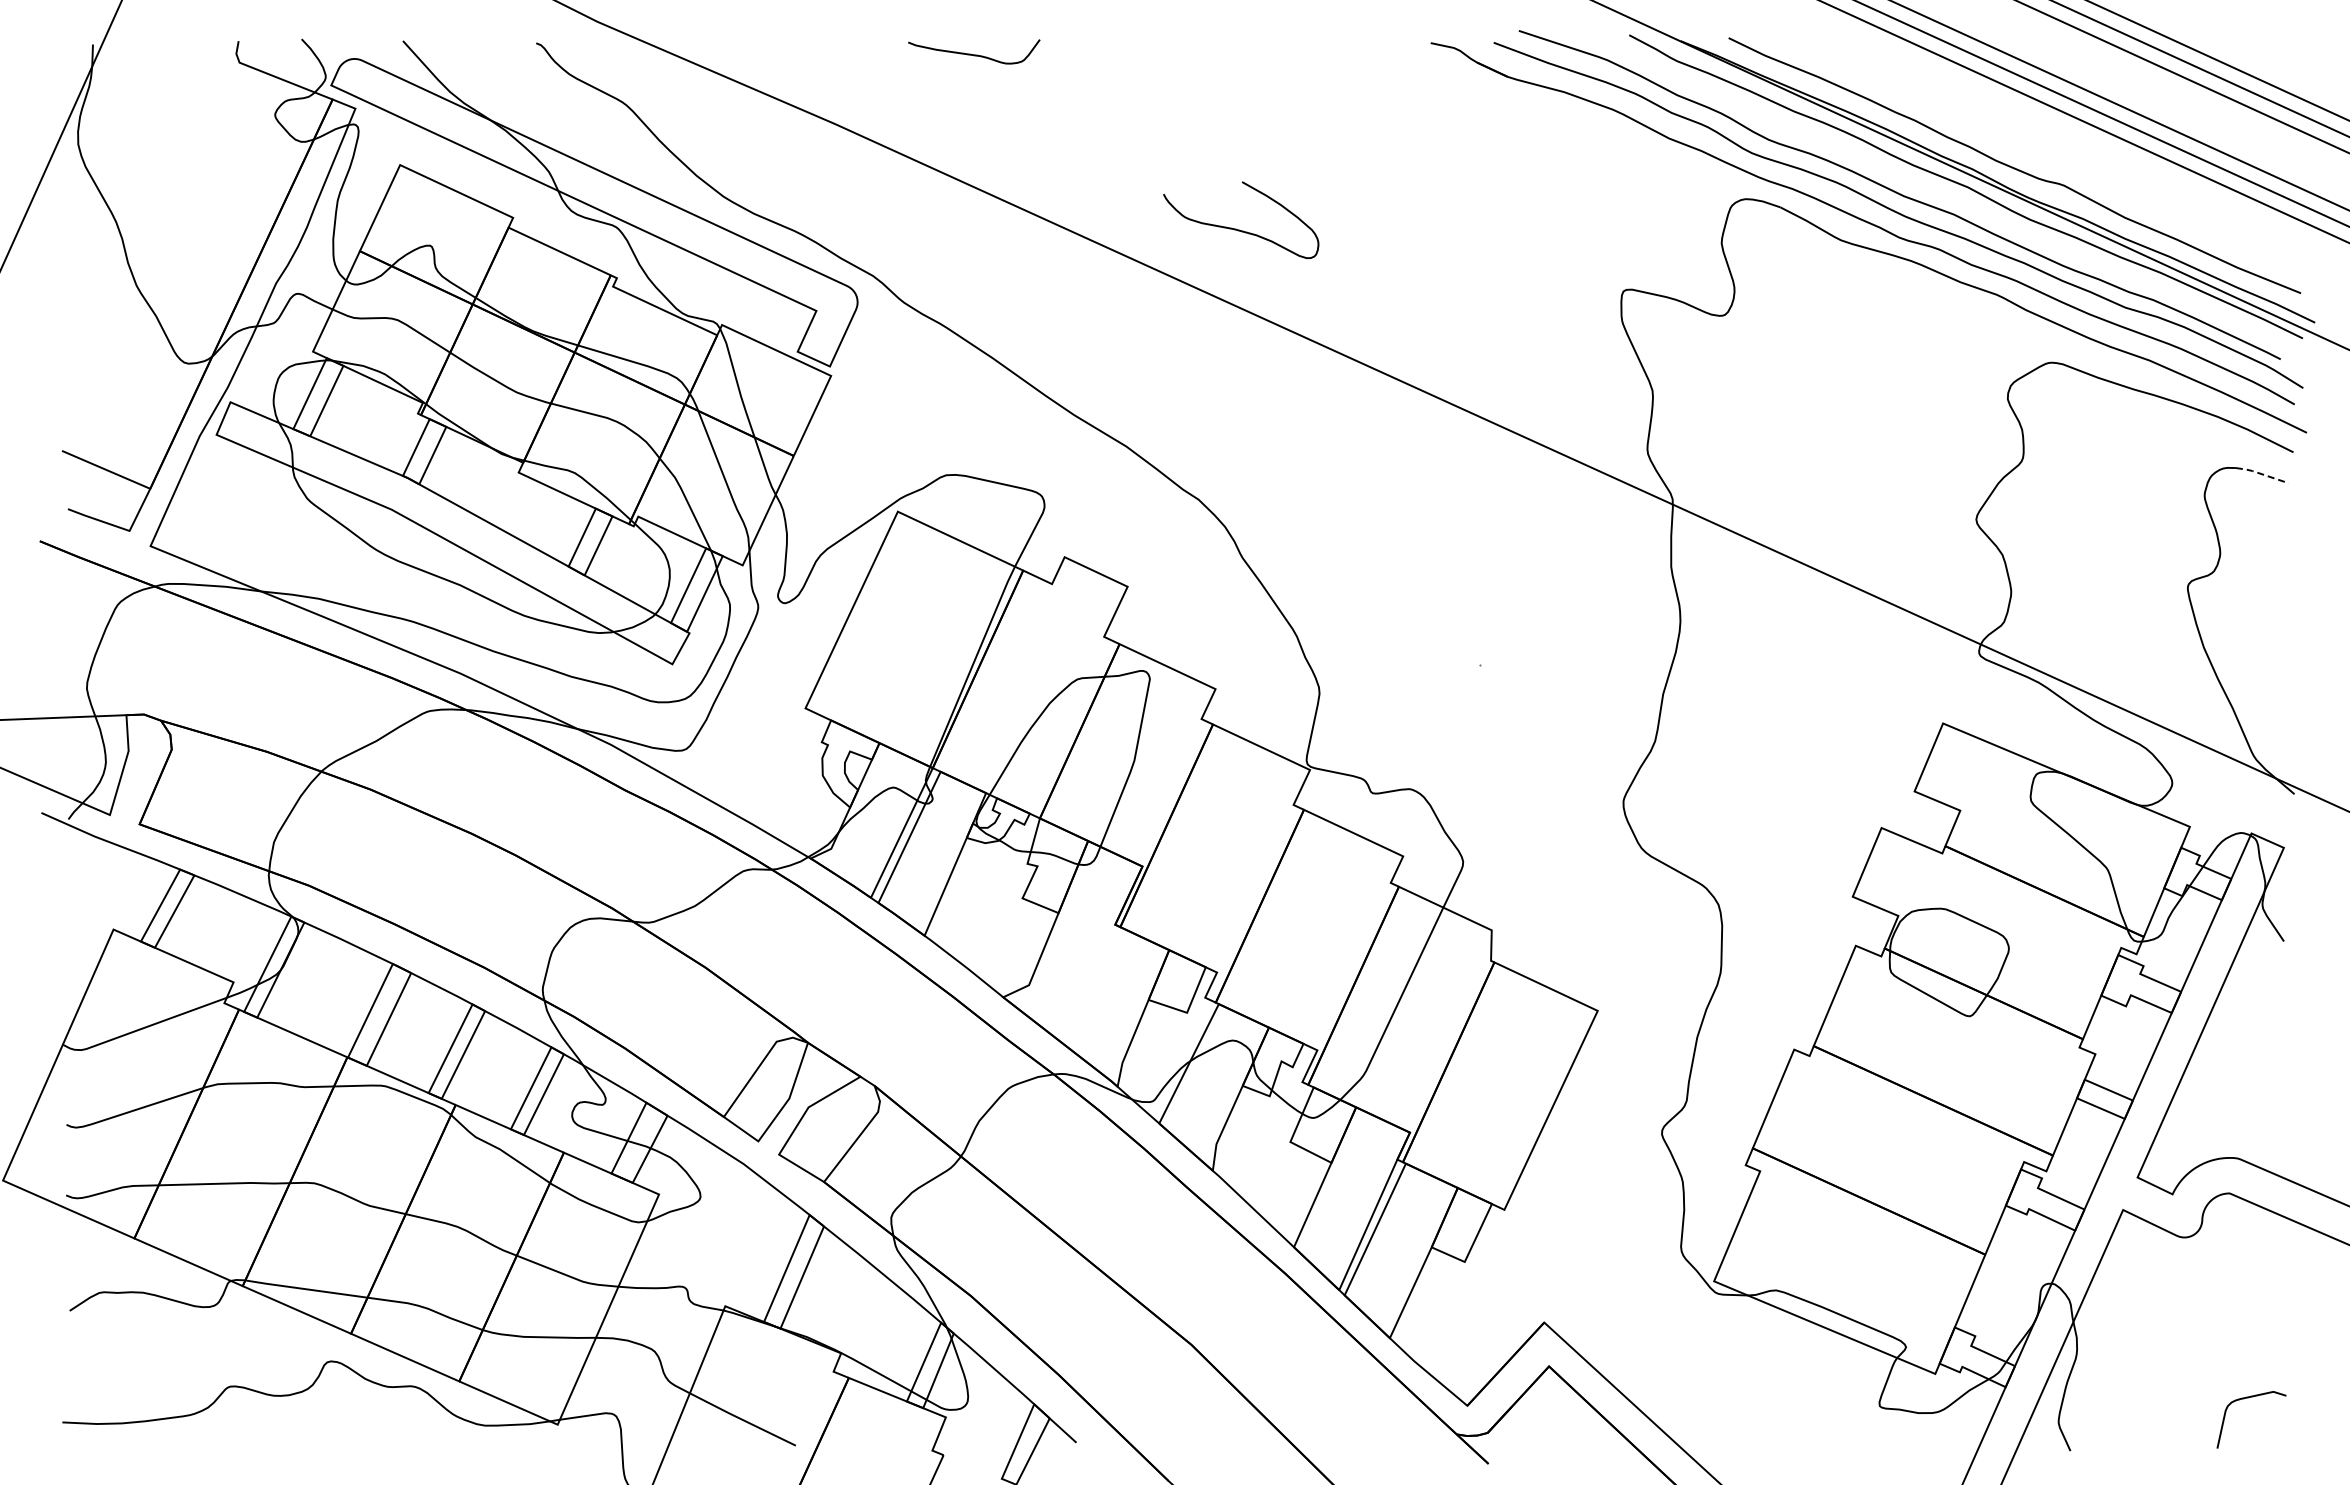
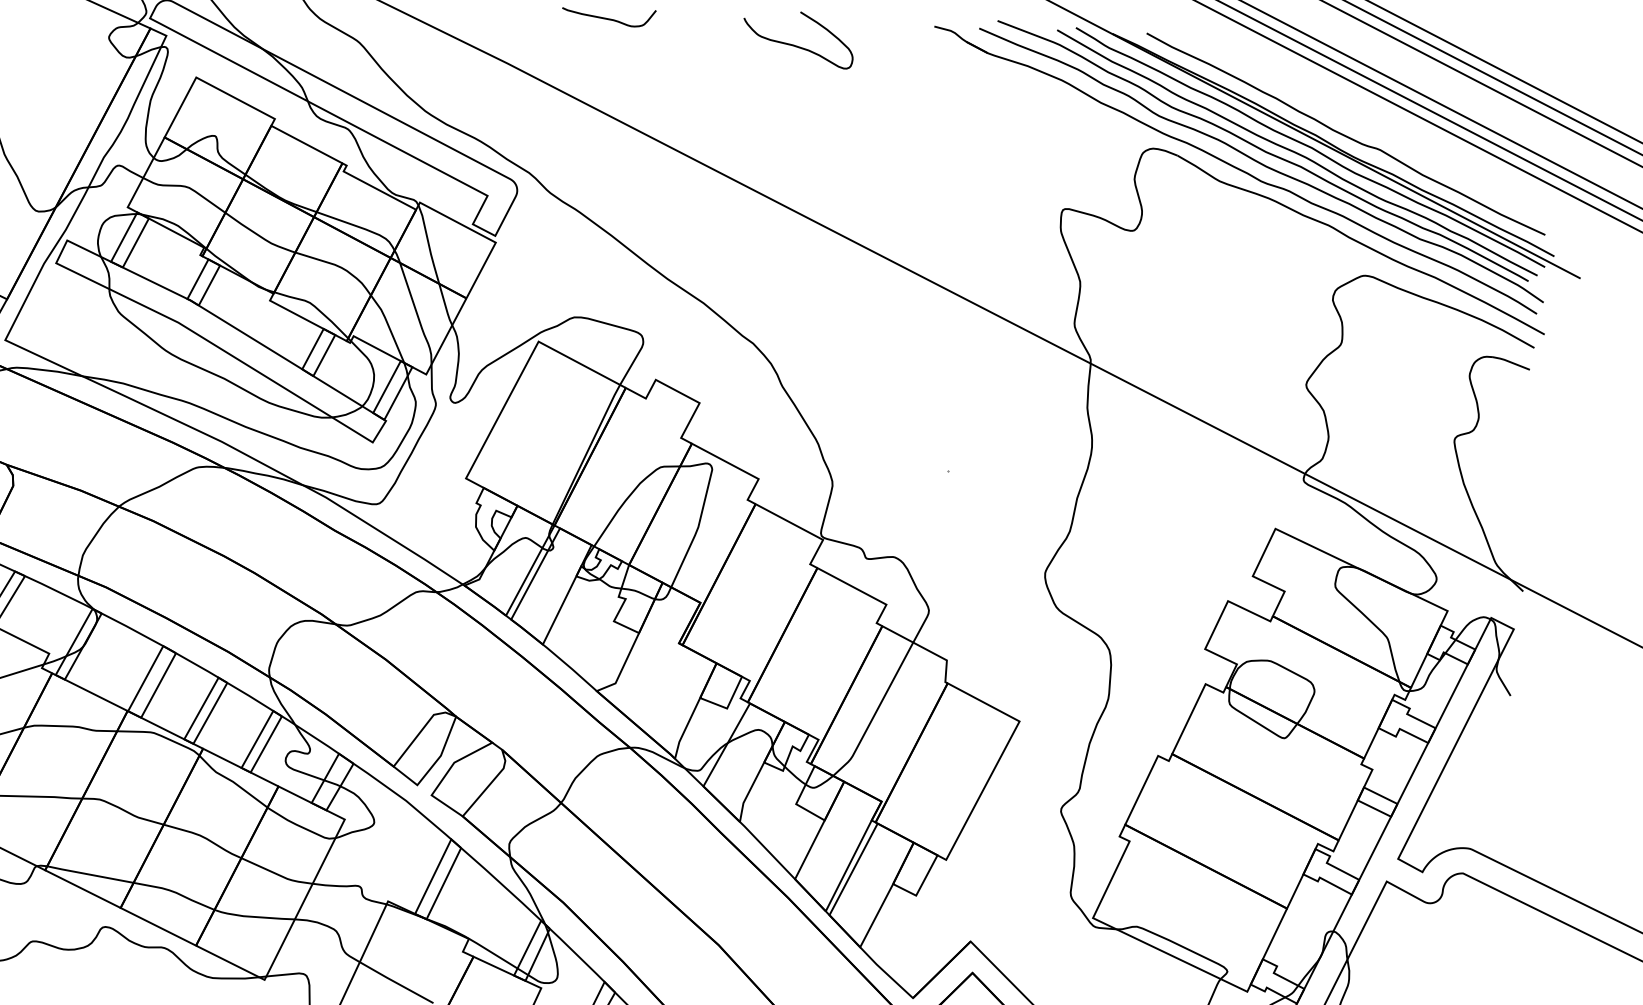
curve: (1947, 195) -> (1297, 153), added
curve: (1239, 229) -> (796, 45), moved
line: (2261, 474) -> (1510, 362), dashed -> solid

